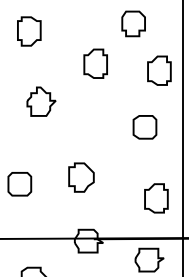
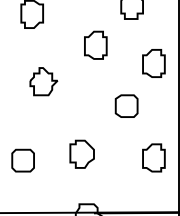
part: (159, 70) -> (153, 63), moved
part: (144, 127) -> (126, 106), moved
part: (156, 198) -> (153, 158), moved

